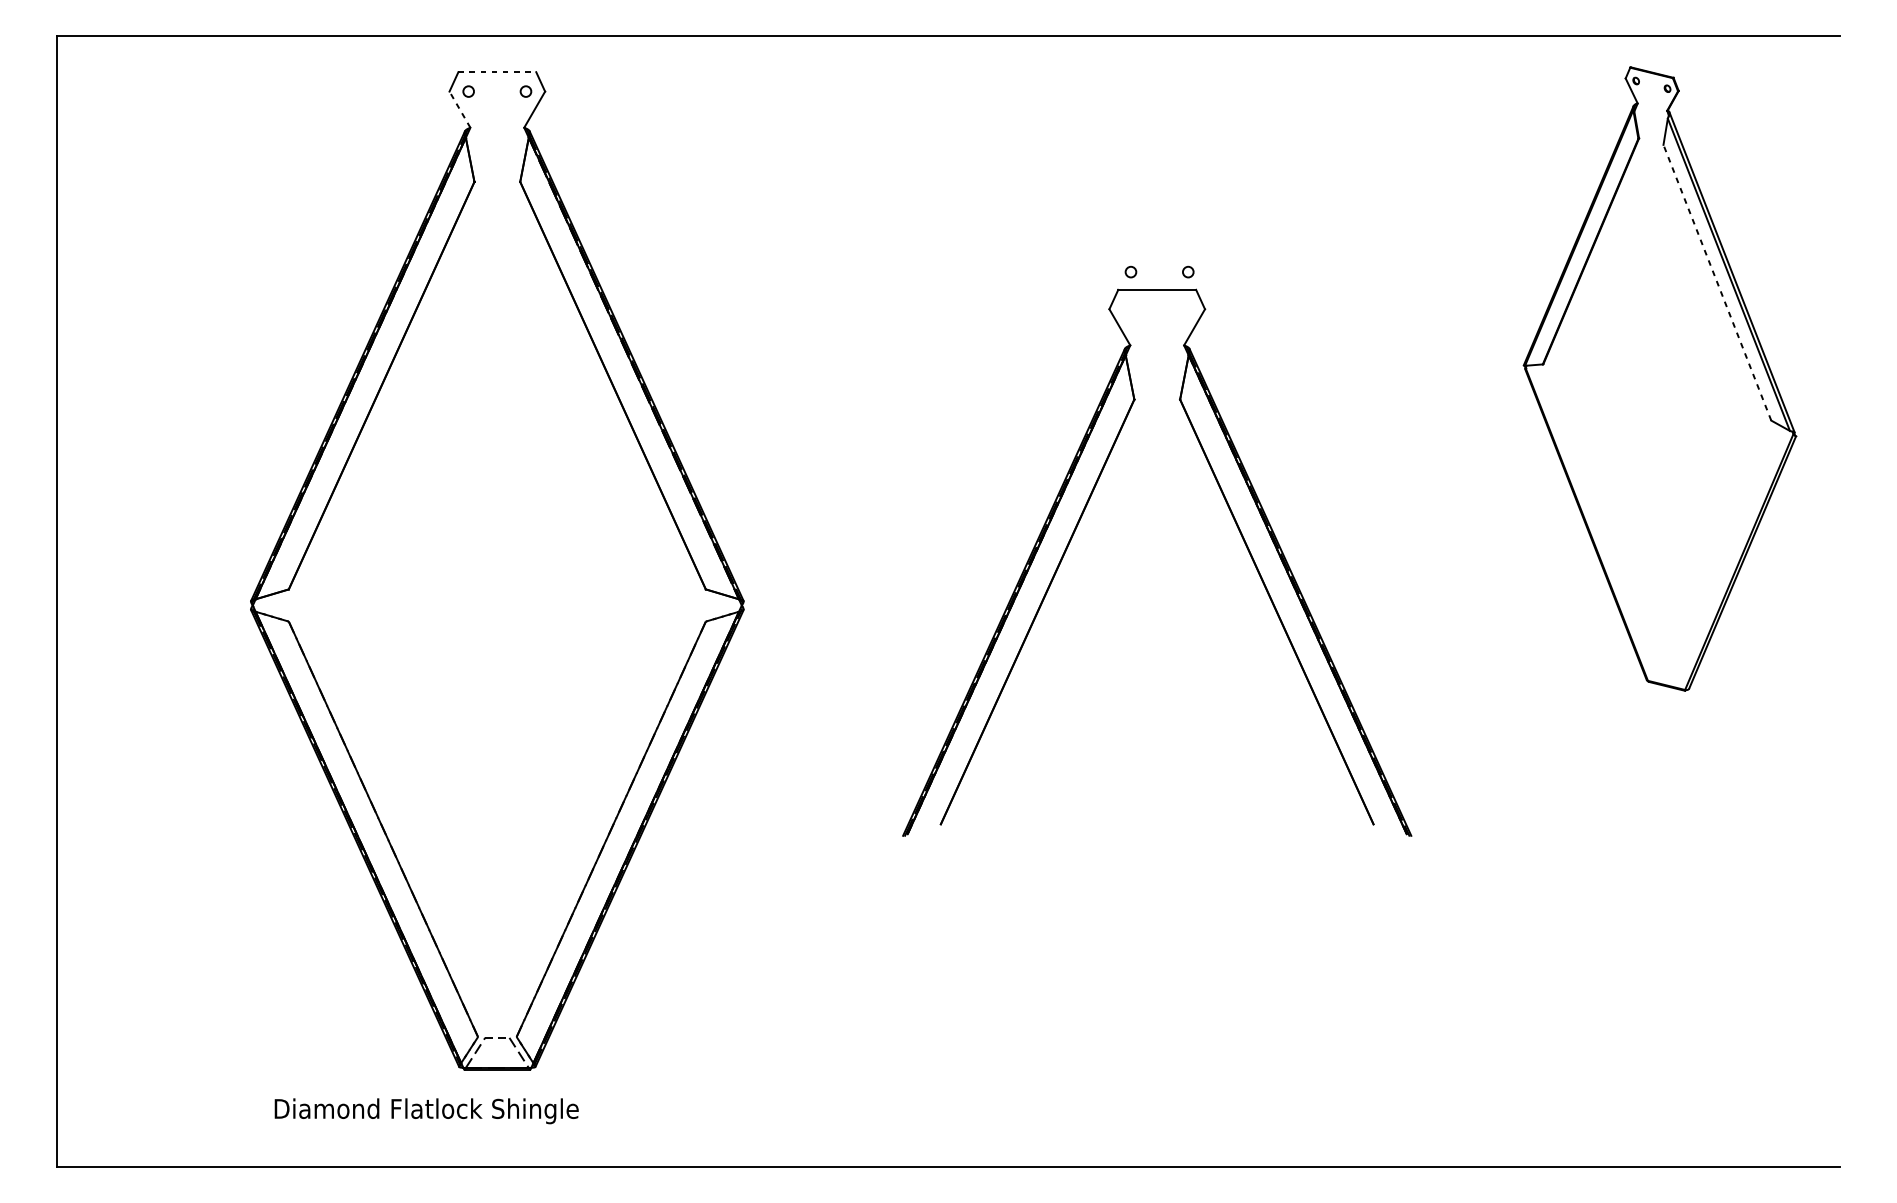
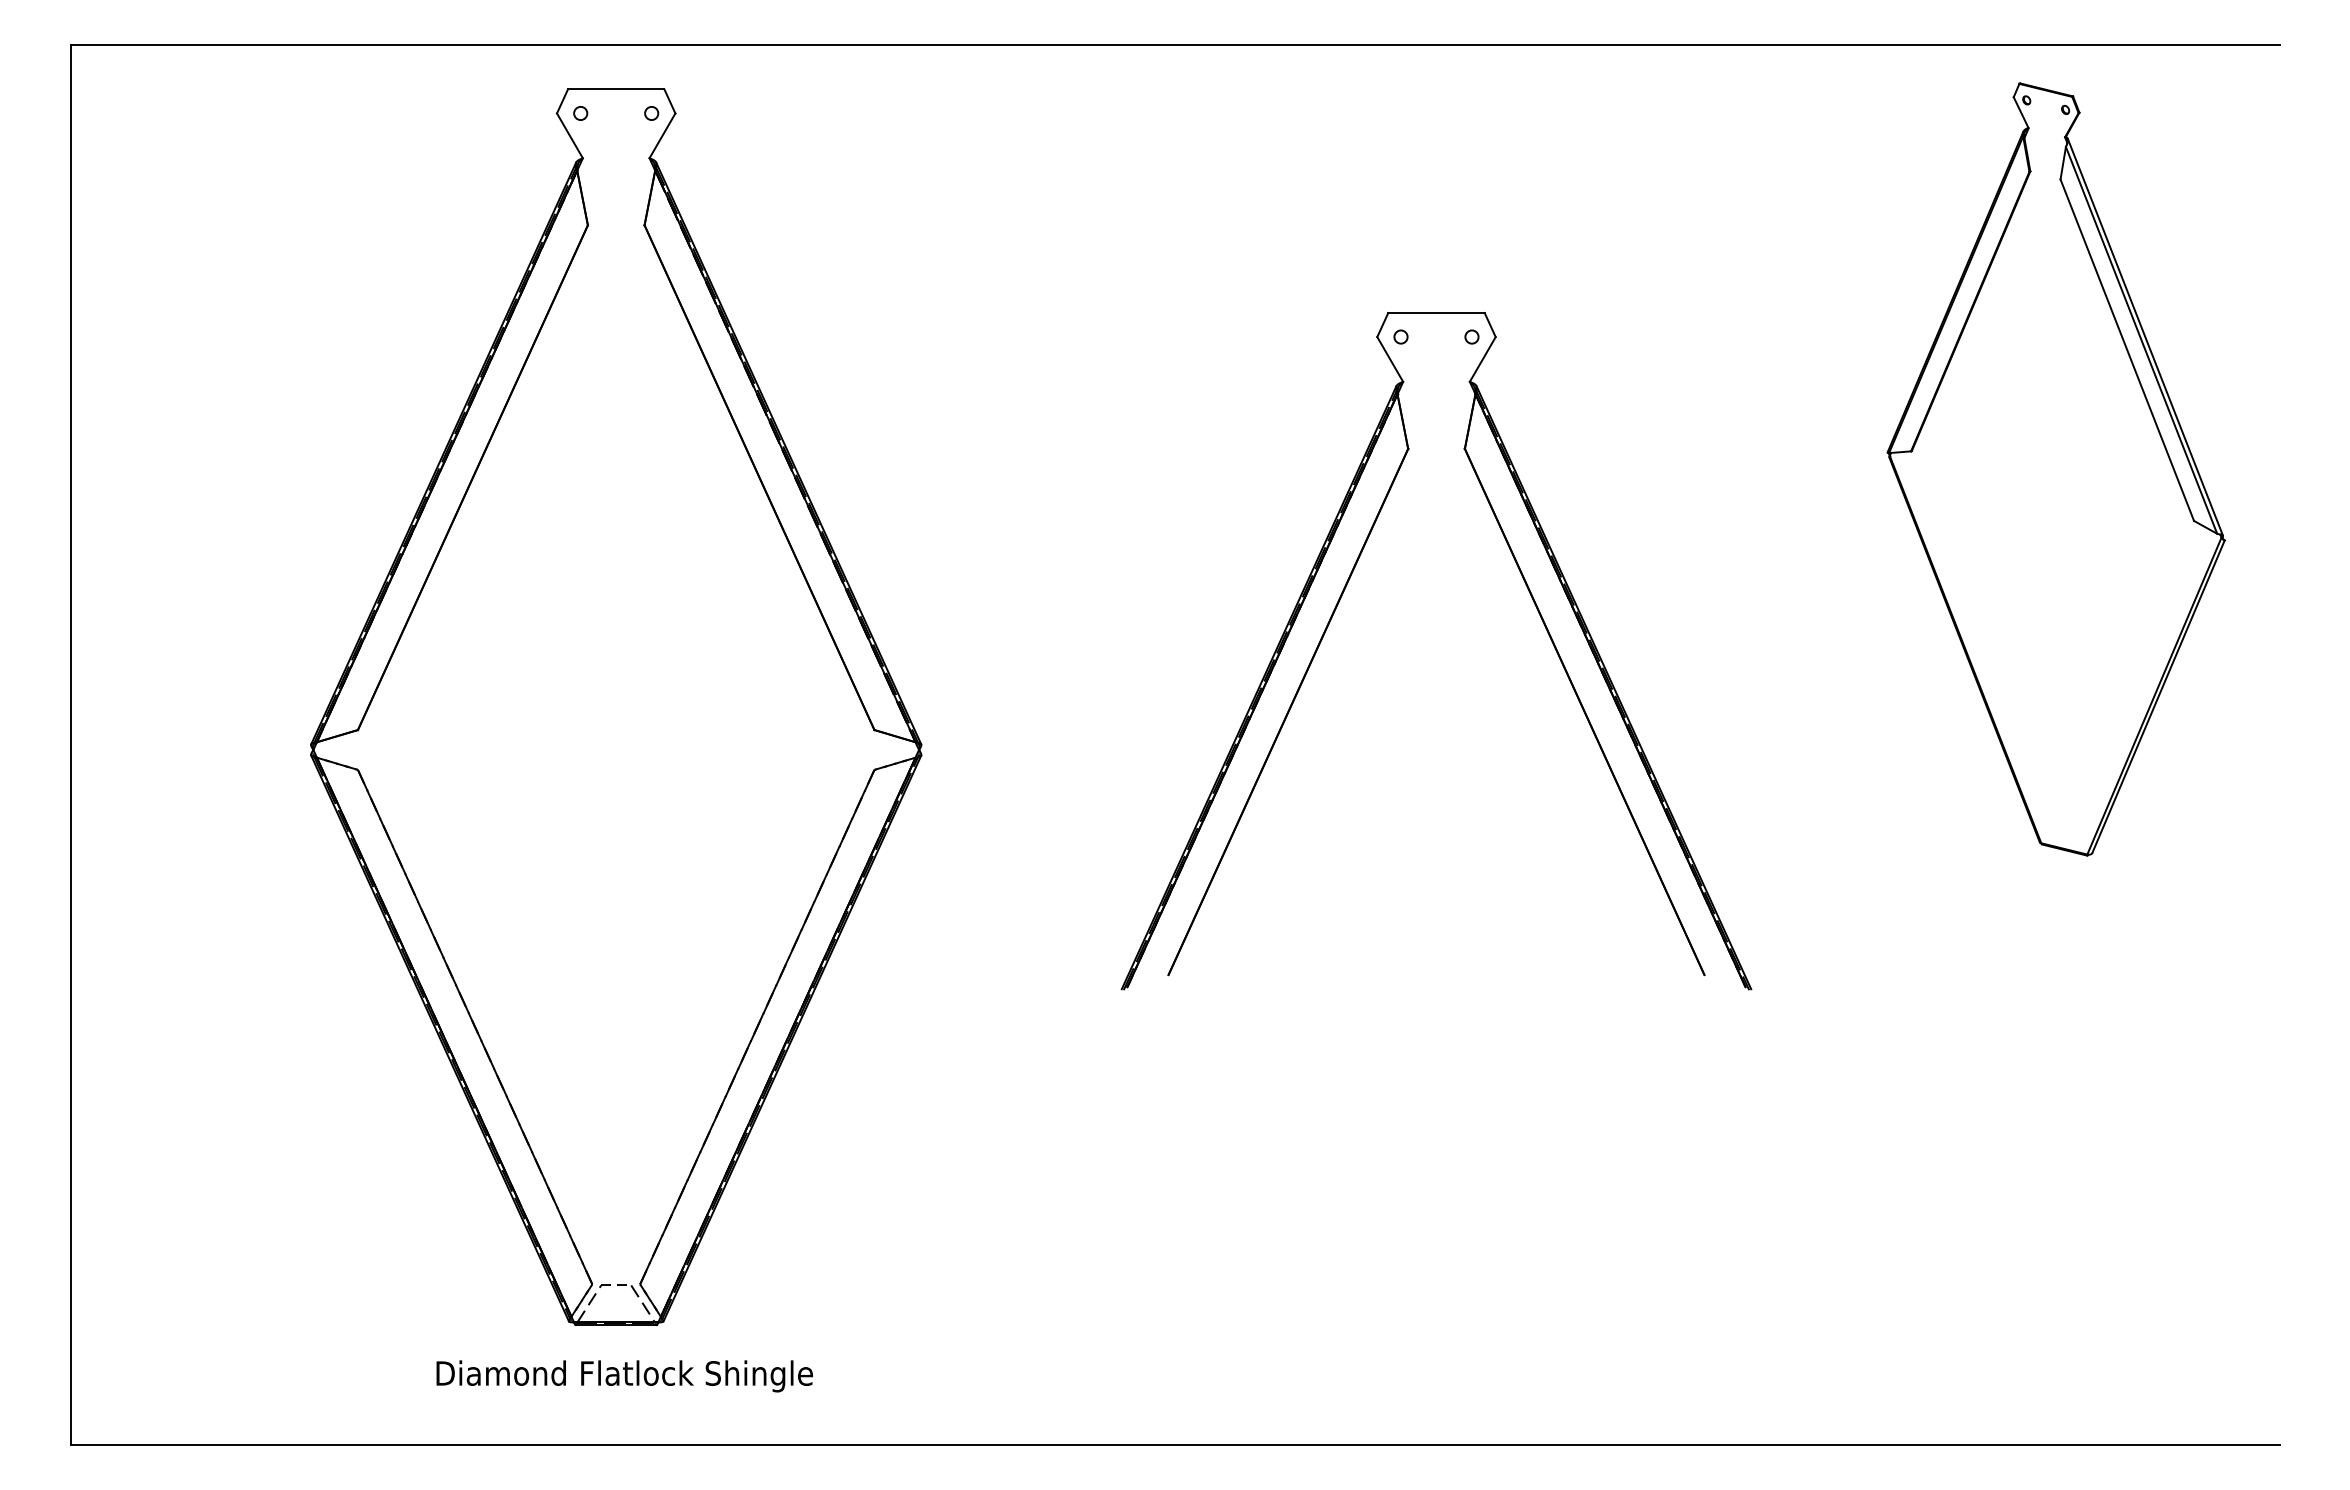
line: (497, 72) -> (616, 89), dashed -> solid
line: (459, 109) -> (569, 135), dashed -> solid
line: (1717, 282) -> (2127, 349), dashed -> solid
part: (1077, 527) -> (1337, 607), moved
text: (426, 1111) -> (624, 1376), moved

